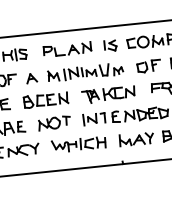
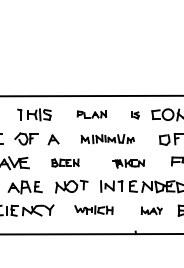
part: (110, 46) -> (135, 115), size x0.6
part: (67, 49) -> (91, 114), size x0.6
part: (85, 71) -> (107, 138), size x0.7
part: (108, 94) -> (128, 163), size x0.6
part: (45, 99) -> (65, 162), size x0.6
part: (136, 139) -> (151, 210), size x0.6
part: (78, 143) -> (93, 209), size x0.7

